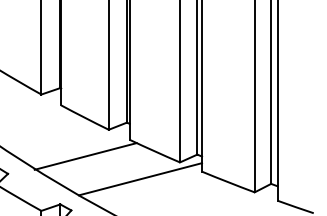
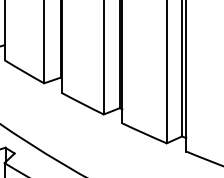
line: (85, 156) -> (83, 138), removed
line: (140, 179) -> (131, 158), removed

